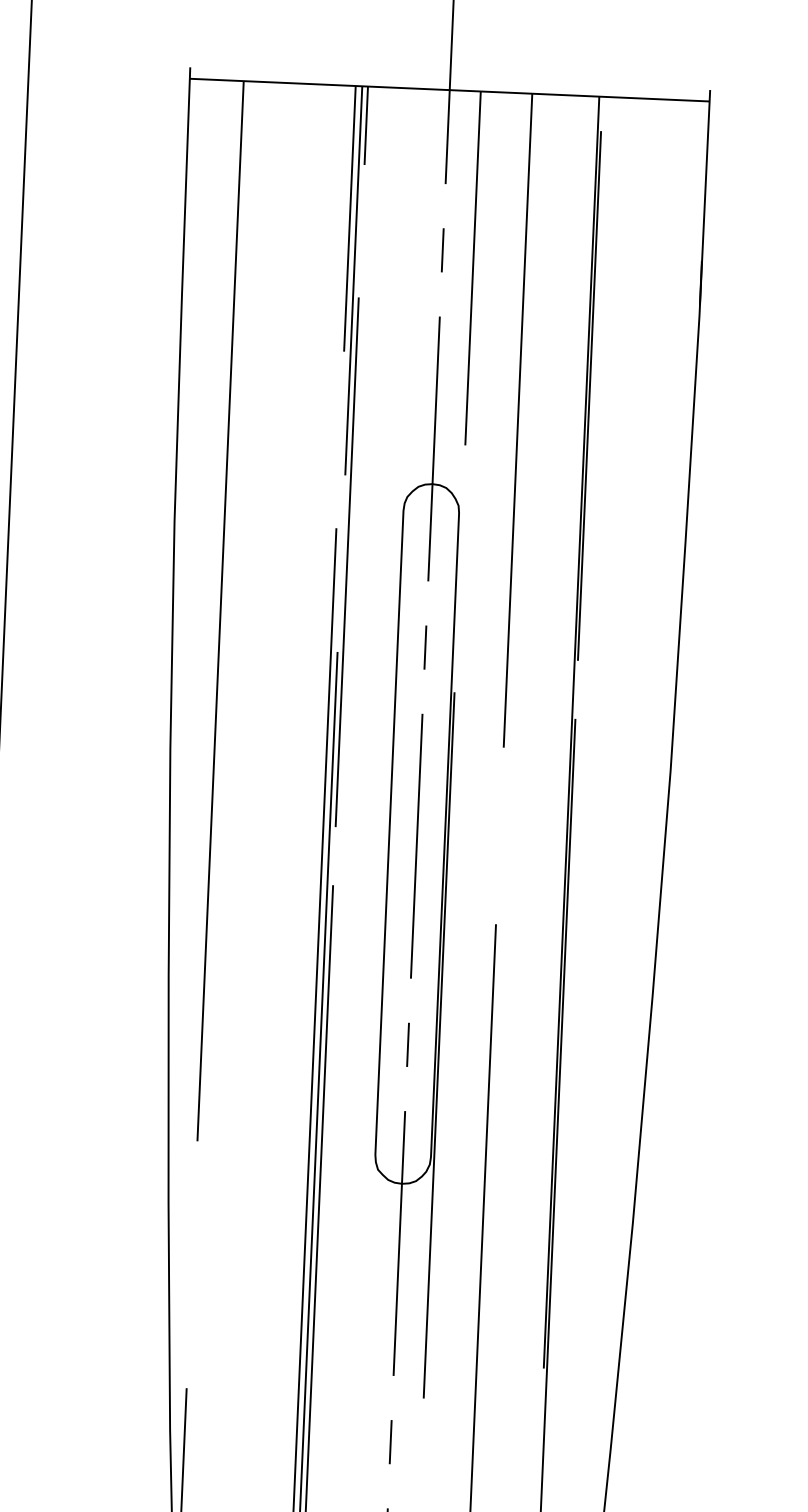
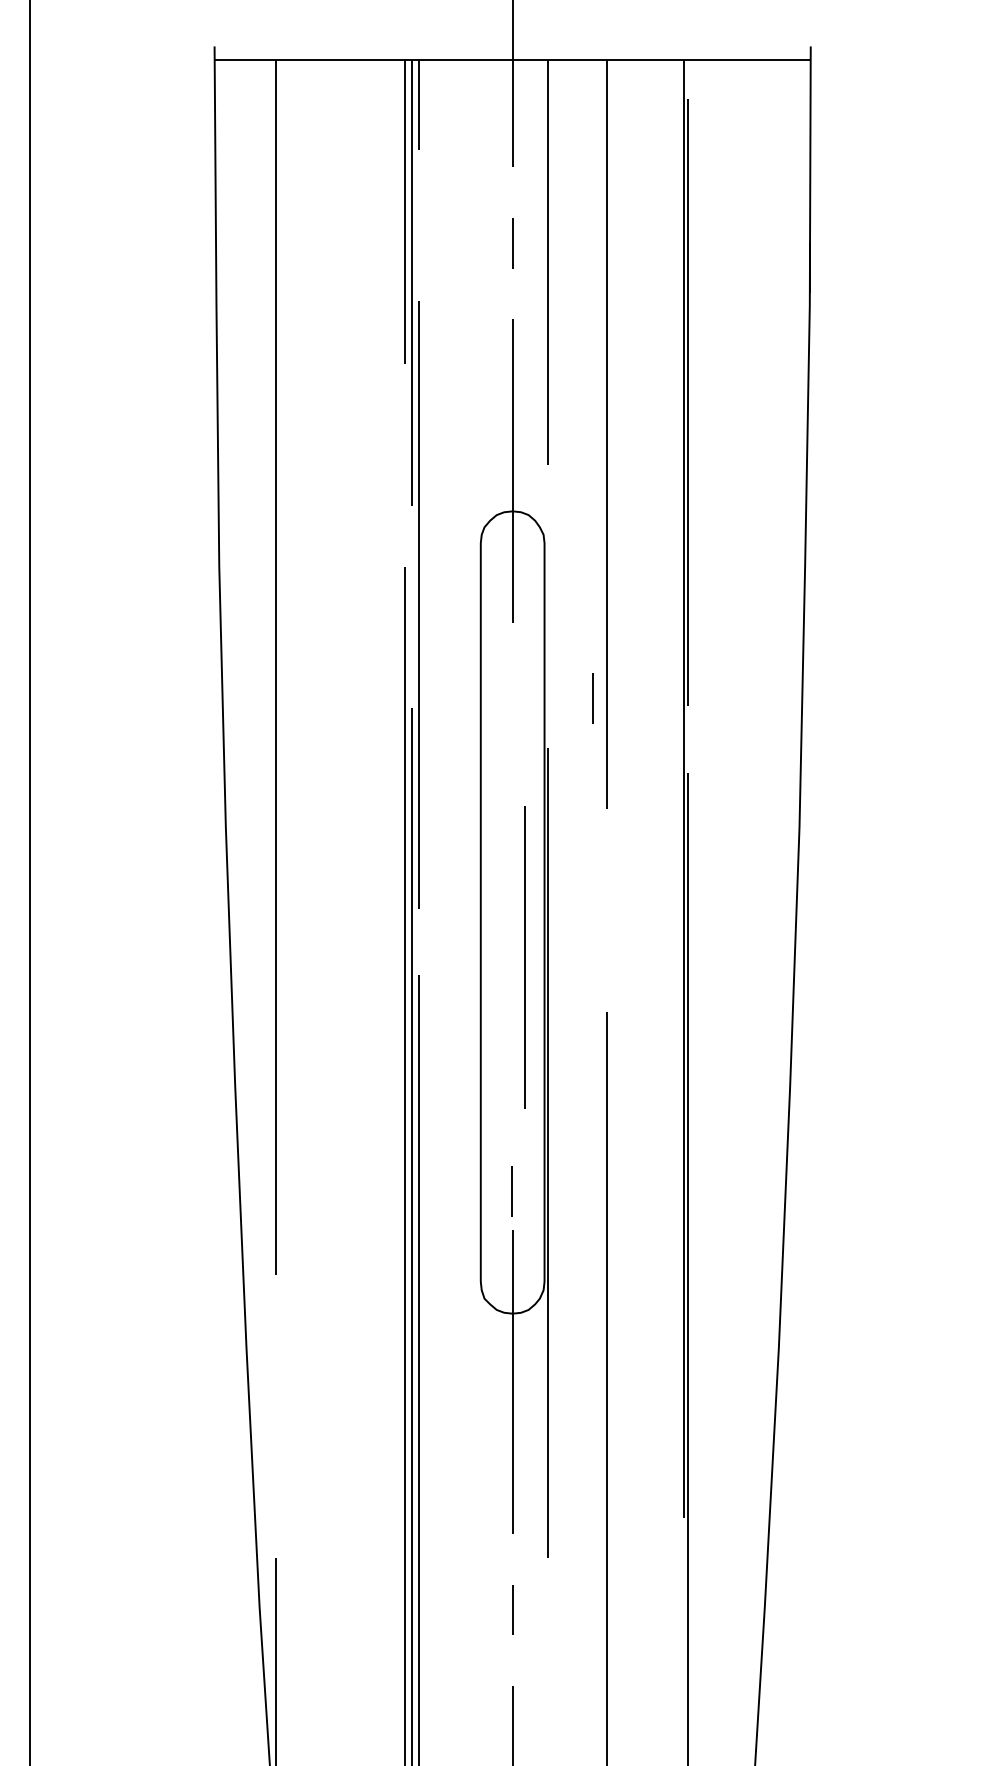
line: (425, 647) -> (592, 698), moved
line: (416, 846) -> (524, 957), moved
line: (407, 1044) -> (511, 1191), moved

